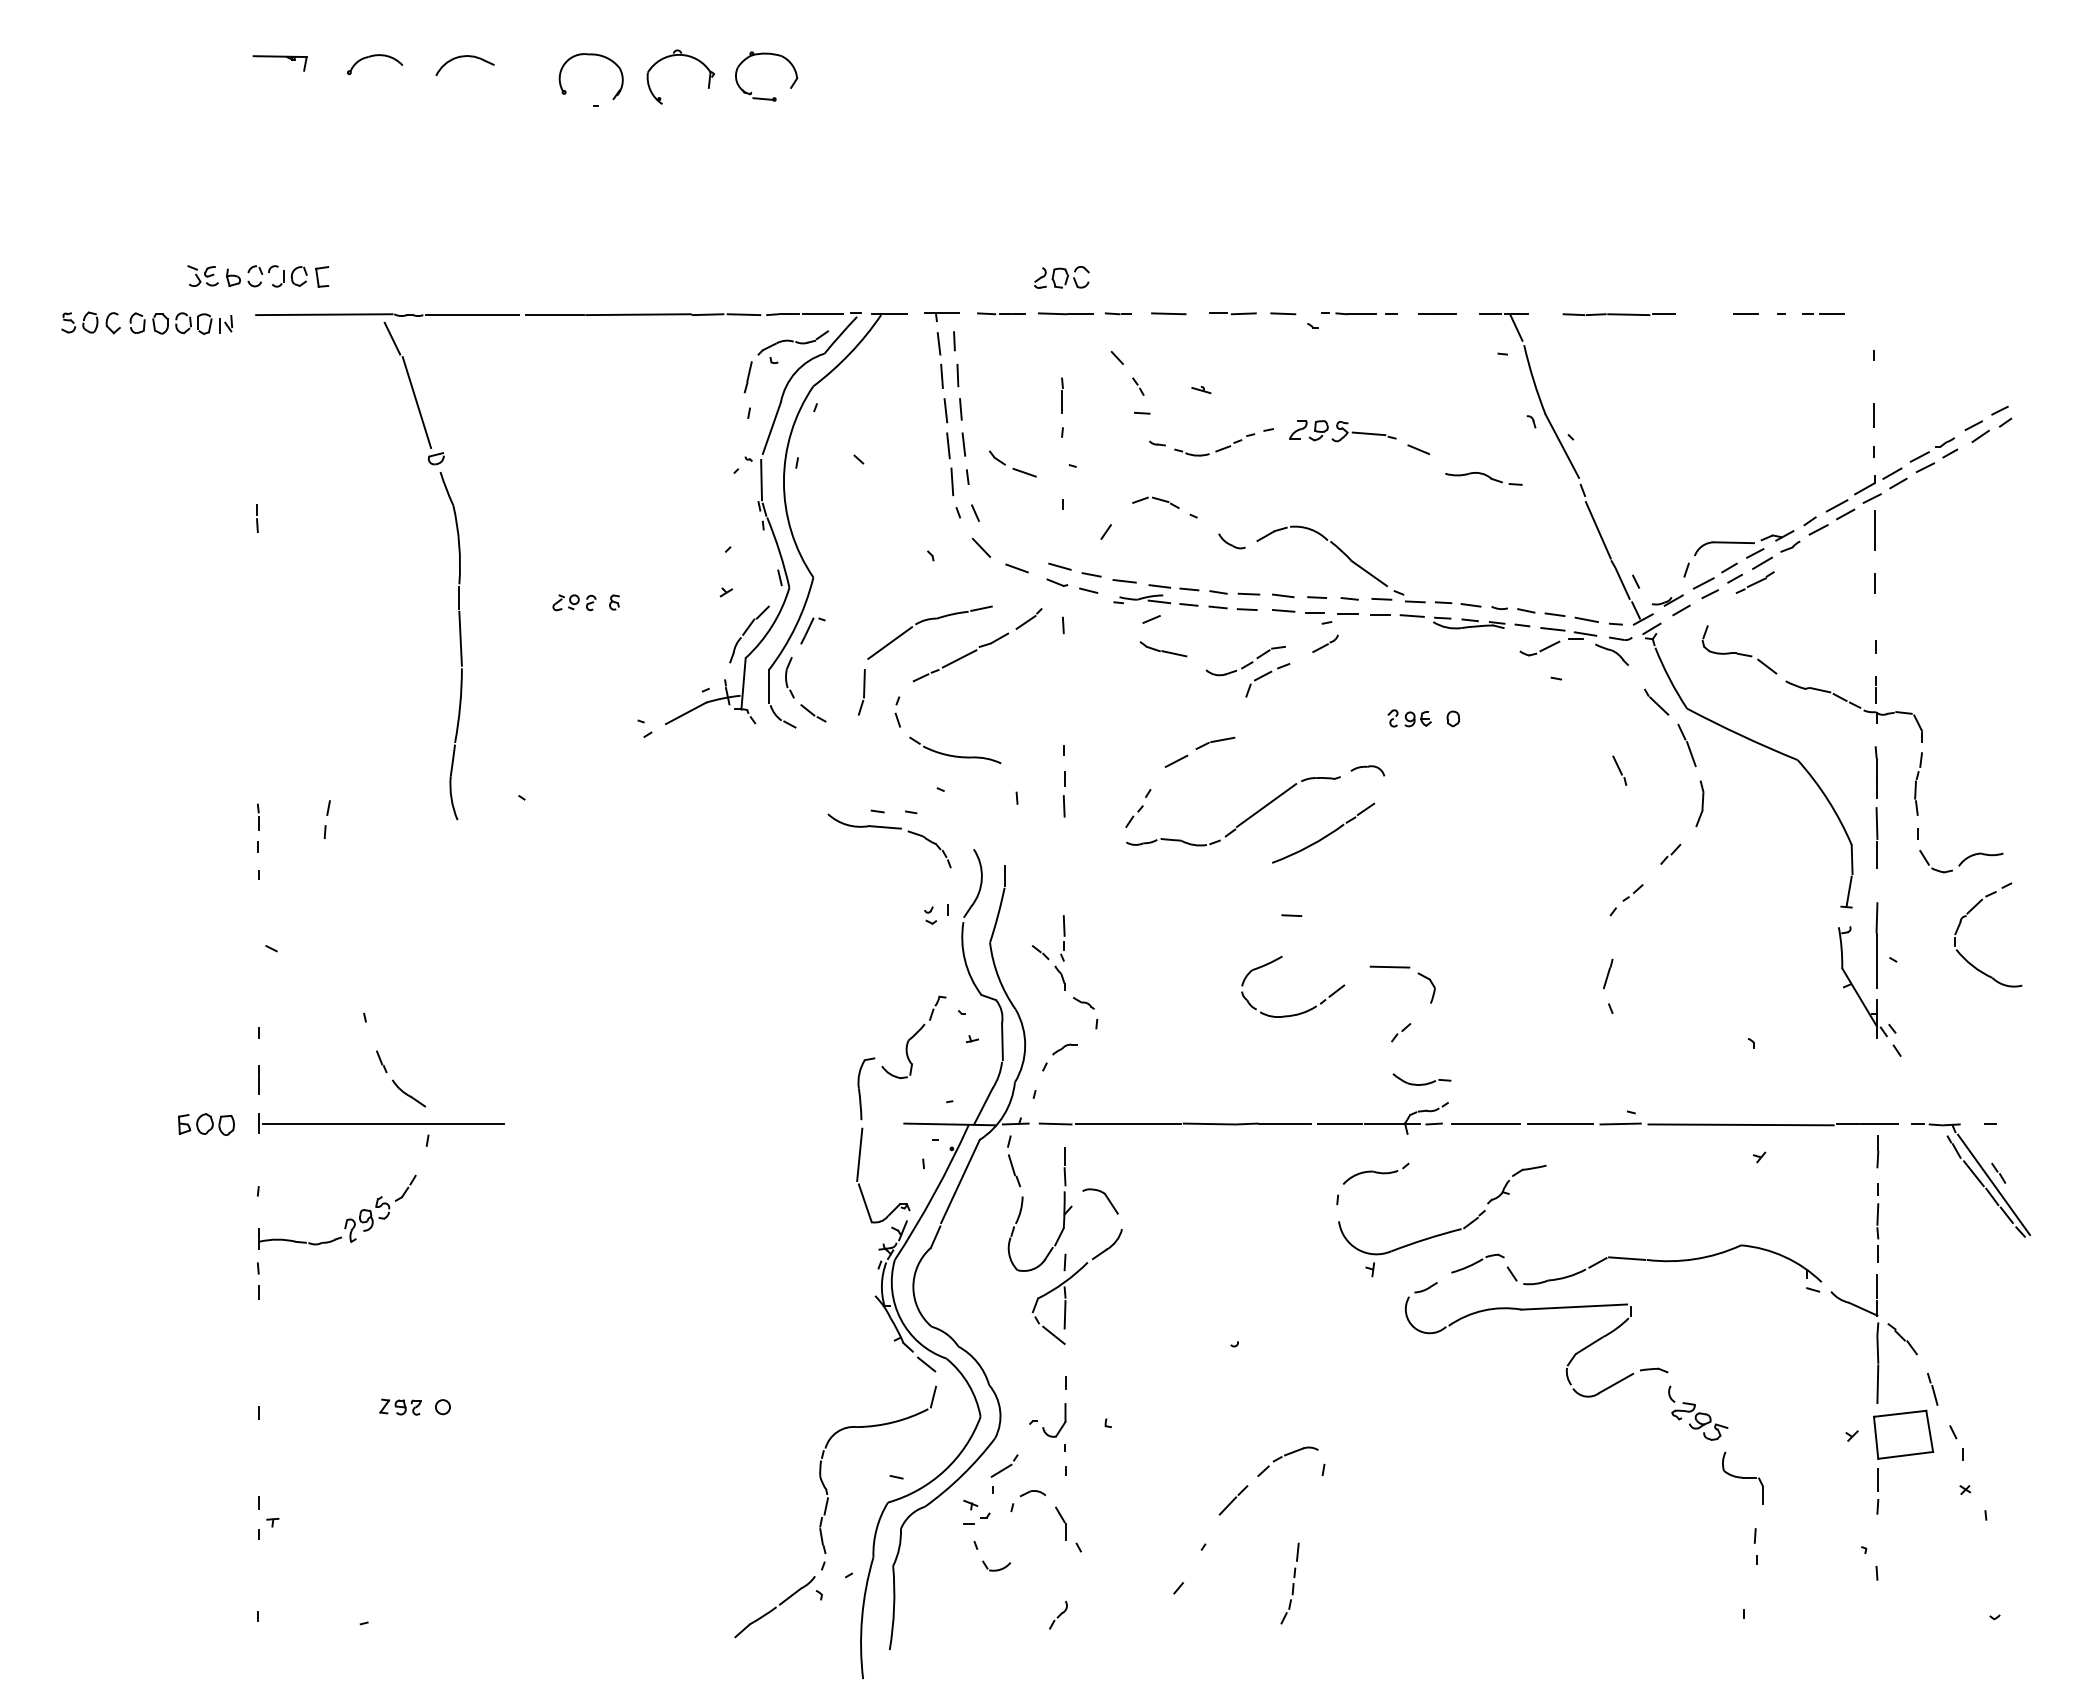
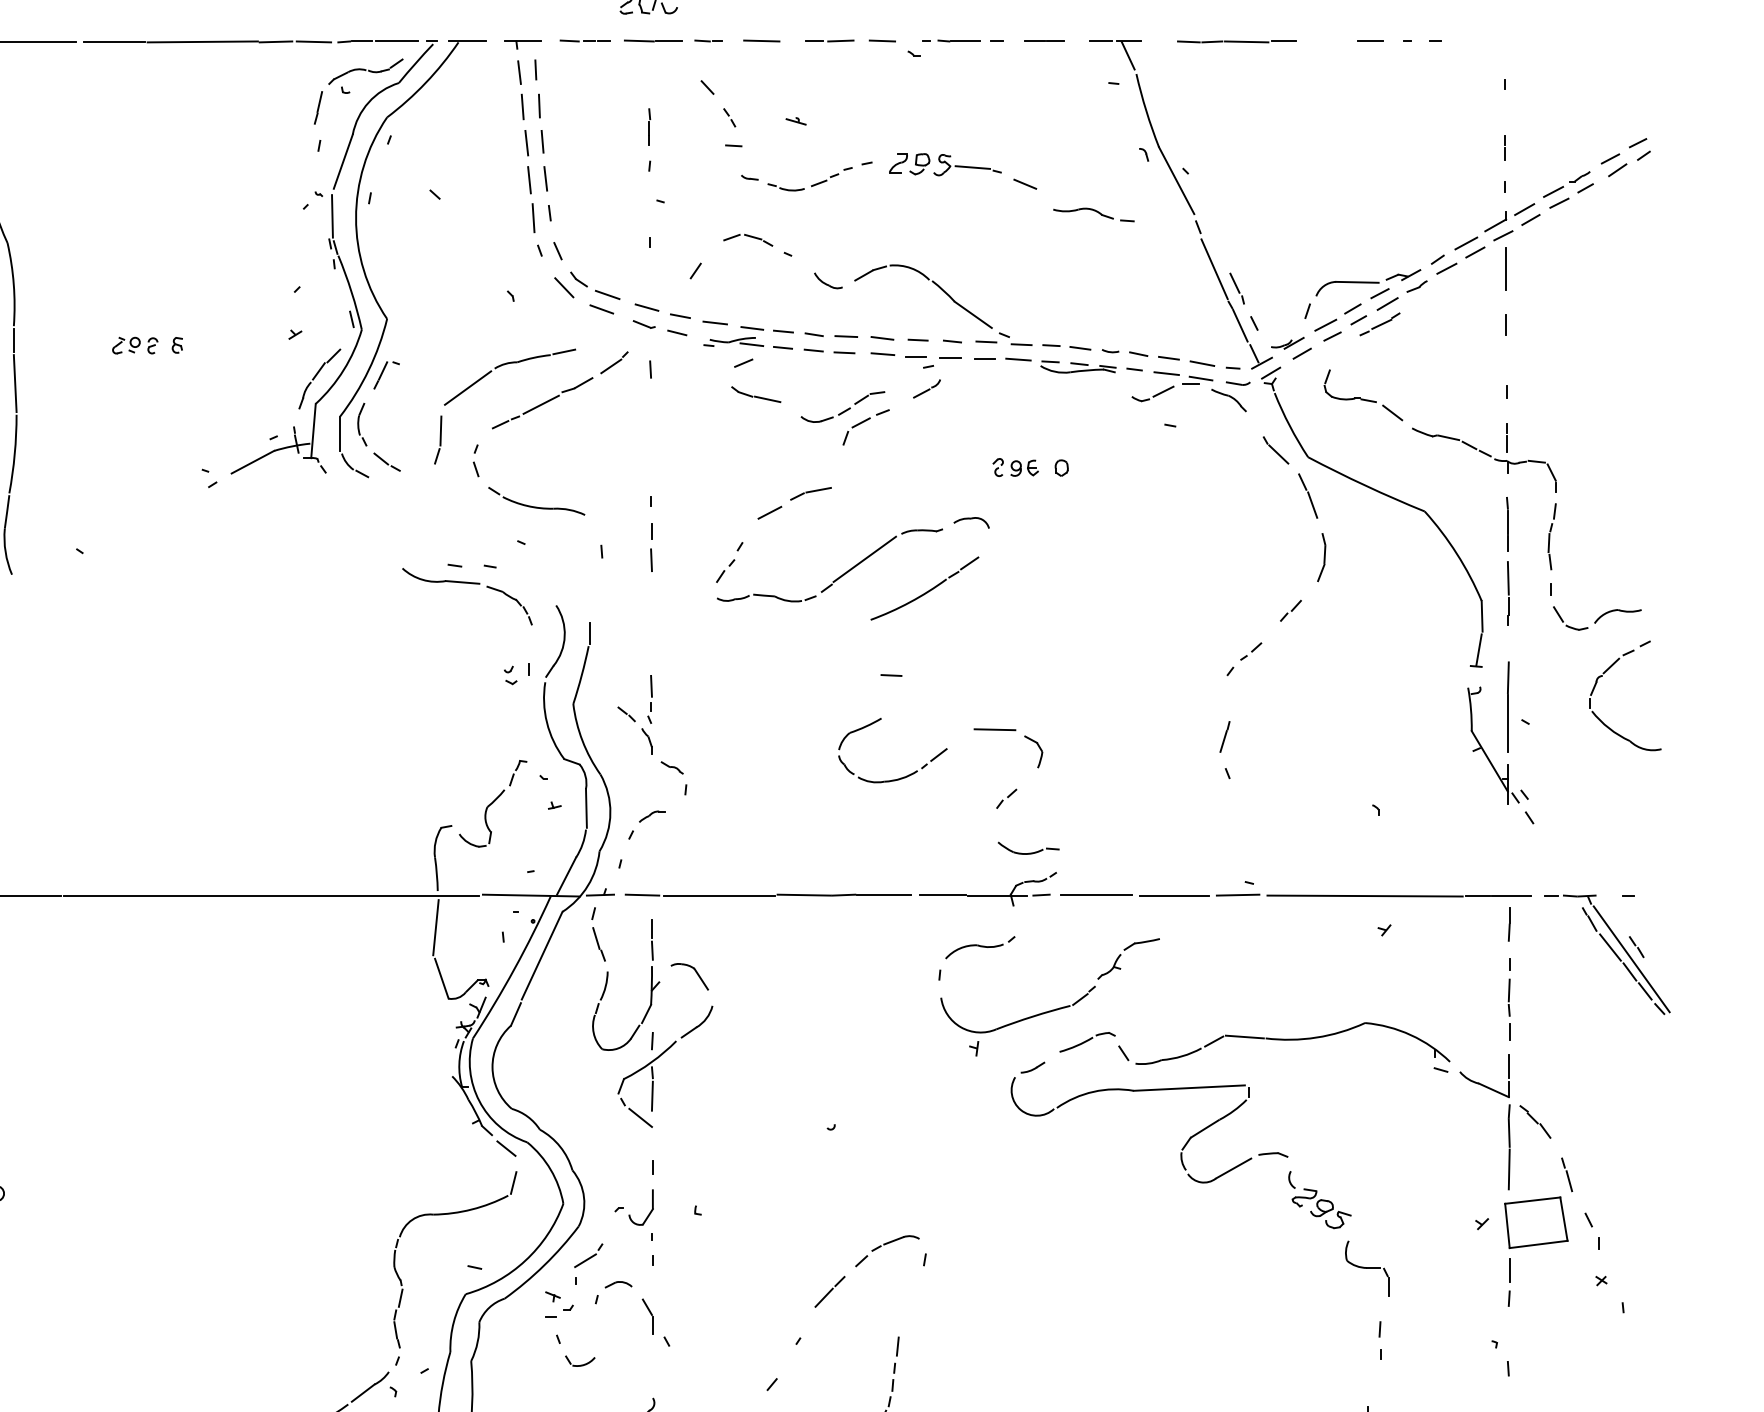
line: (1831, 313) -> (1460, 40), removed
part: (1012, 463) -> (594, 285), moved
part: (1619, 770) -> (1236, 288), moved
line: (703, 1124) -> (271, 895), added

